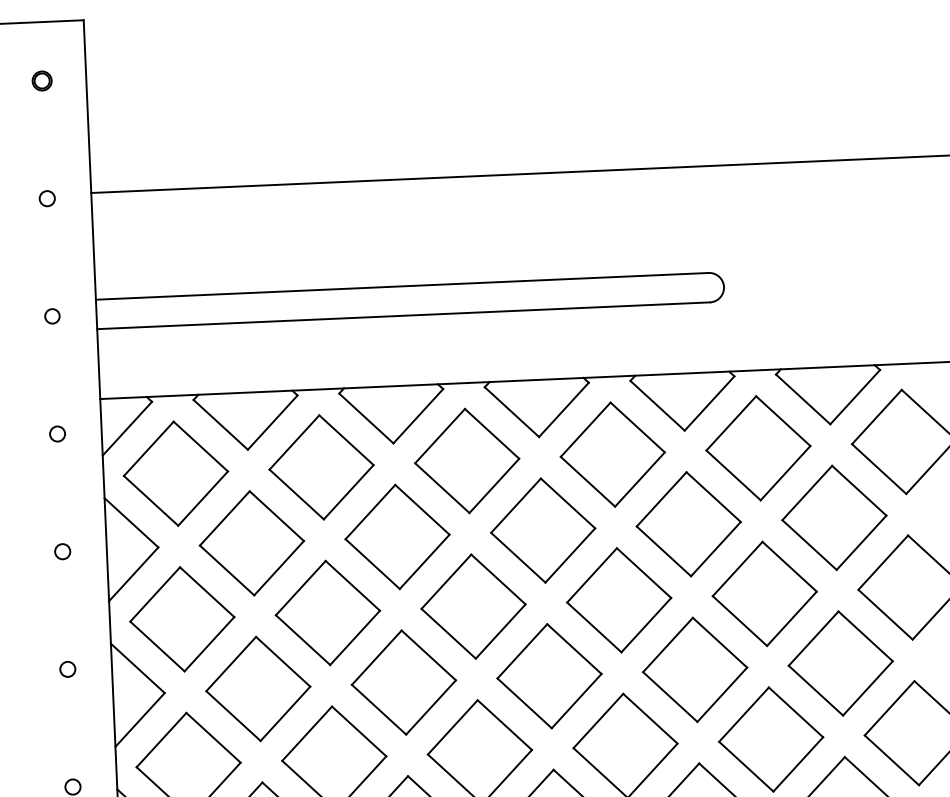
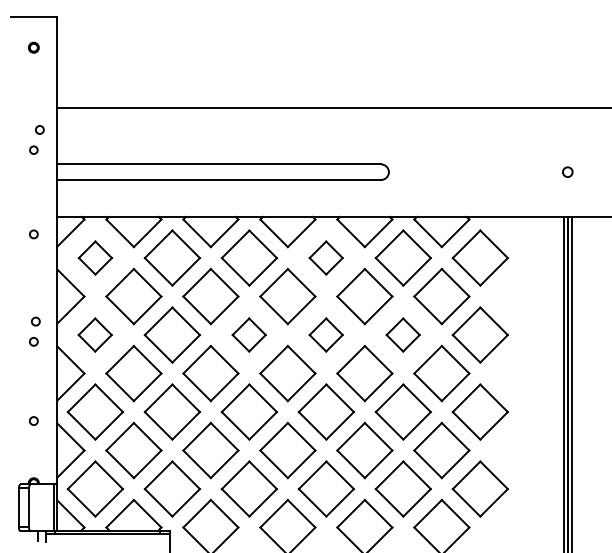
circle: (46, 197) -> (39, 129), moved
circle: (51, 315) -> (33, 149), moved
part: (611, 453) -> (325, 257), size x0.6
part: (176, 472) -> (95, 257), size x0.6
circle: (62, 551) -> (35, 321), moved
part: (763, 592) -> (402, 334), size x0.6
part: (617, 599) -> (325, 334), size x0.6
part: (471, 605) -> (248, 334), size x0.6
part: (180, 618) -> (94, 334), size x0.6
circle: (67, 668) -> (33, 341), moved

